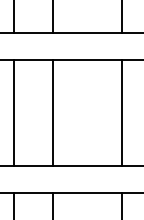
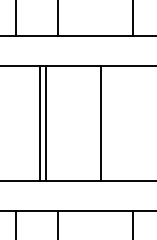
line: (14, 112) -> (39, 122), moved
line: (53, 112) -> (46, 122), moved
line: (122, 112) -> (100, 122), moved

